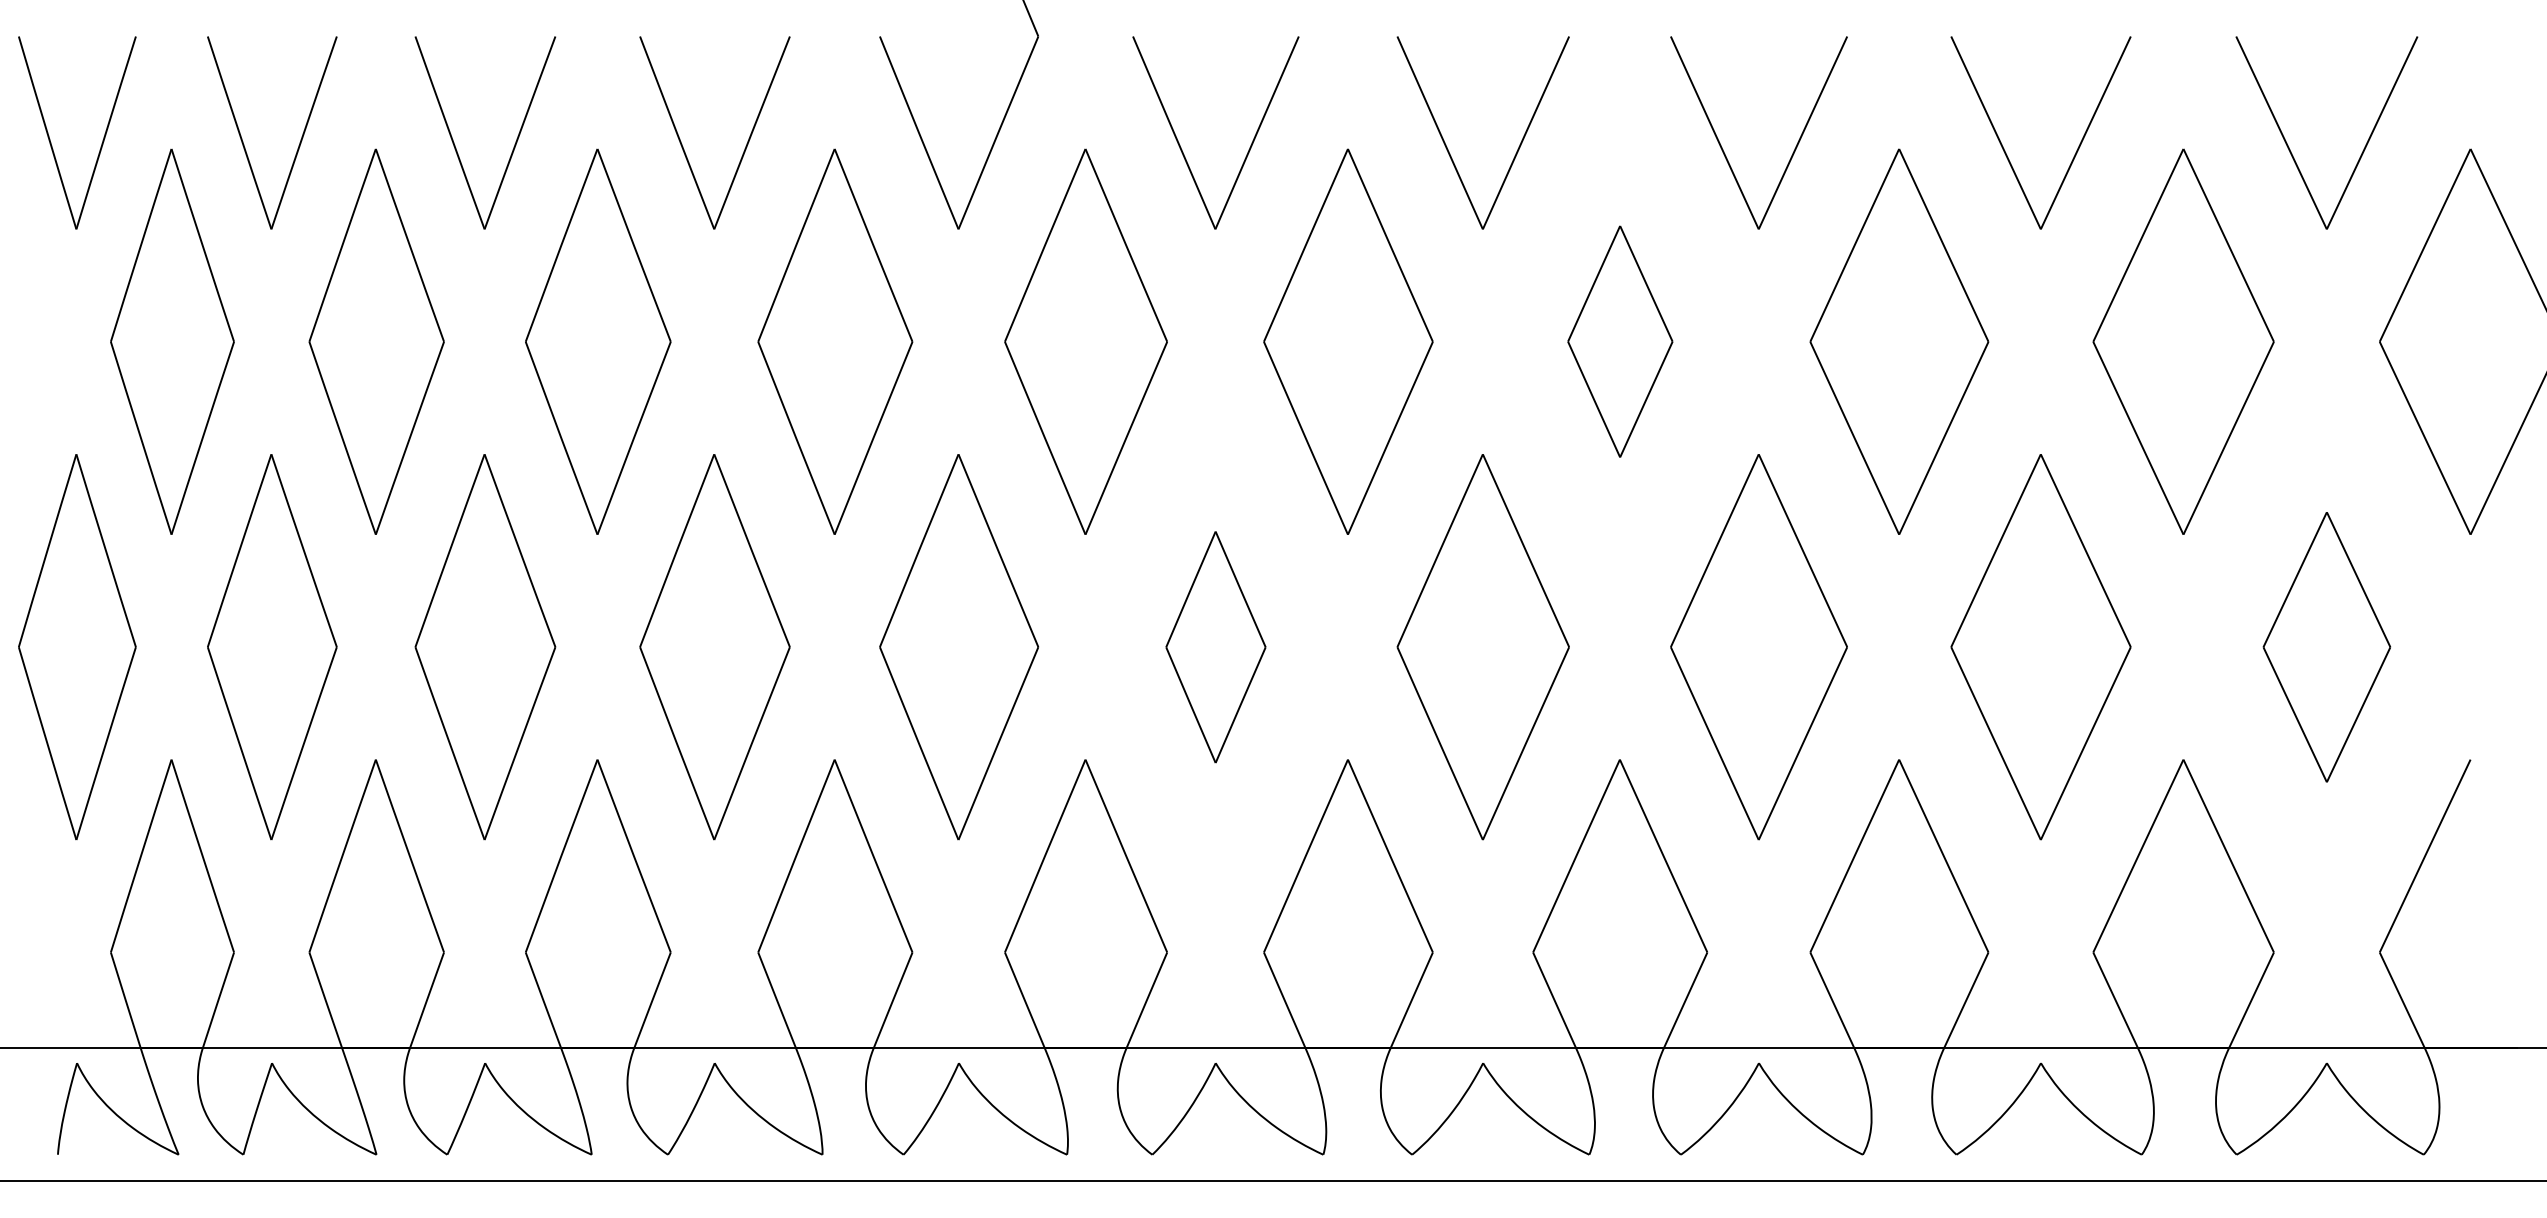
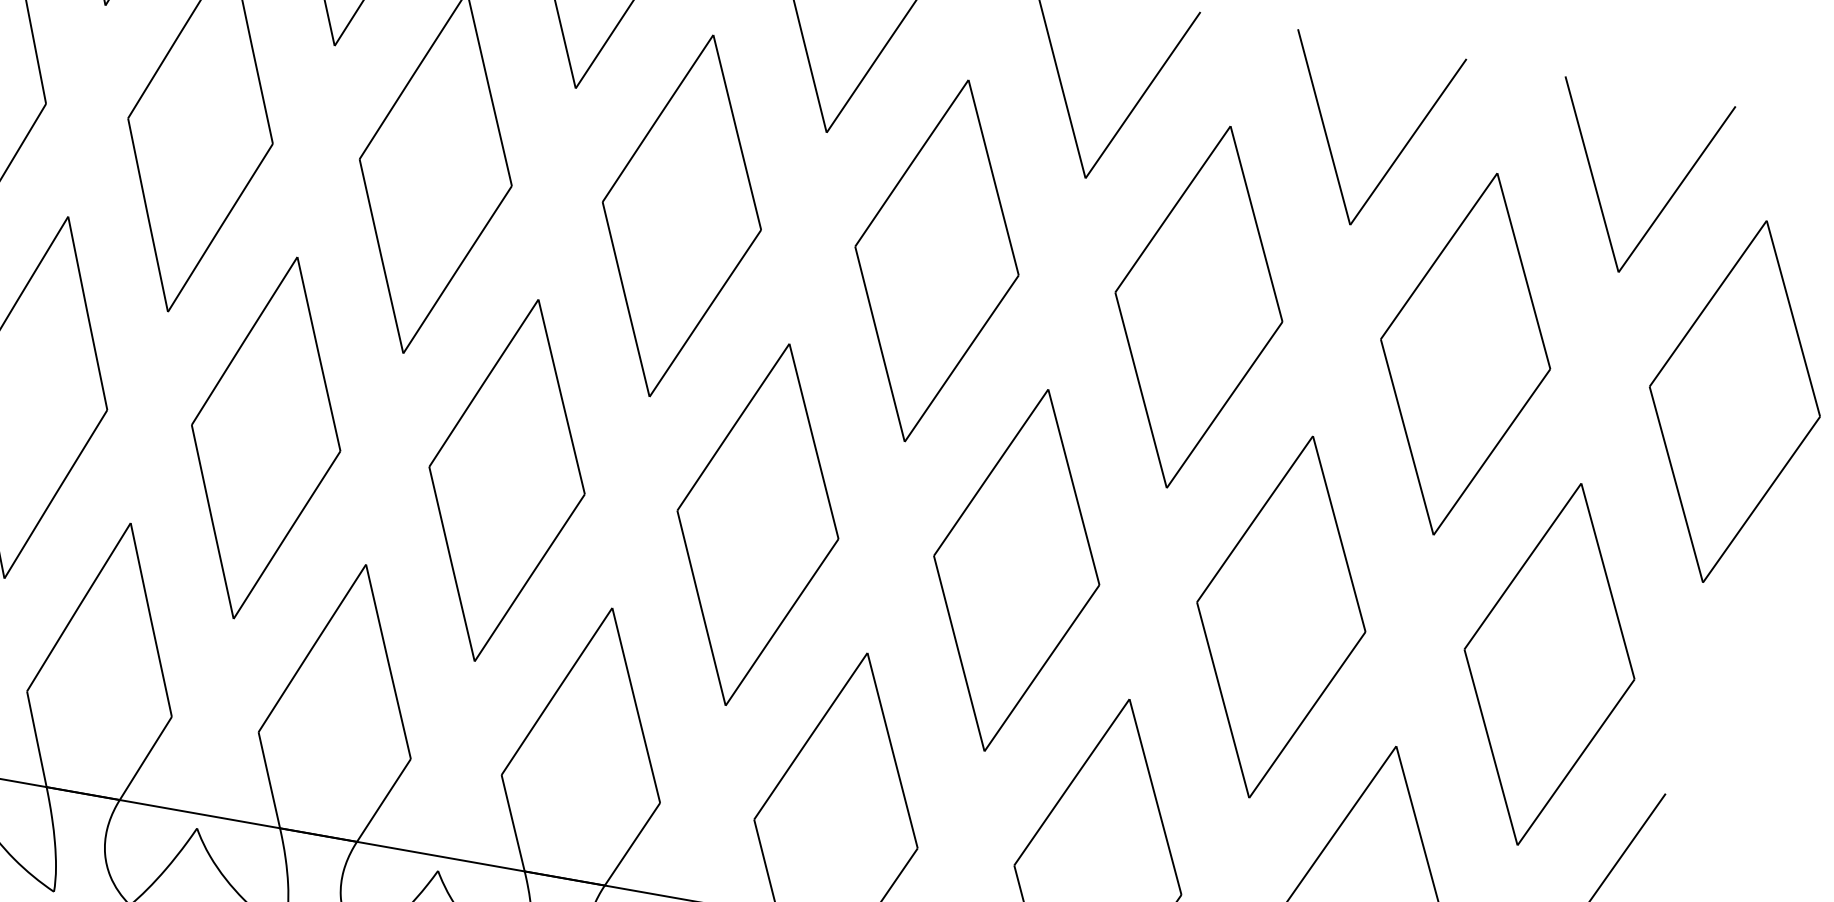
part: (1620, 341) -> (937, 260), size x1.67
part: (1215, 647) -> (506, 480), size x1.67
part: (2326, 647) -> (1549, 664), size x1.43

